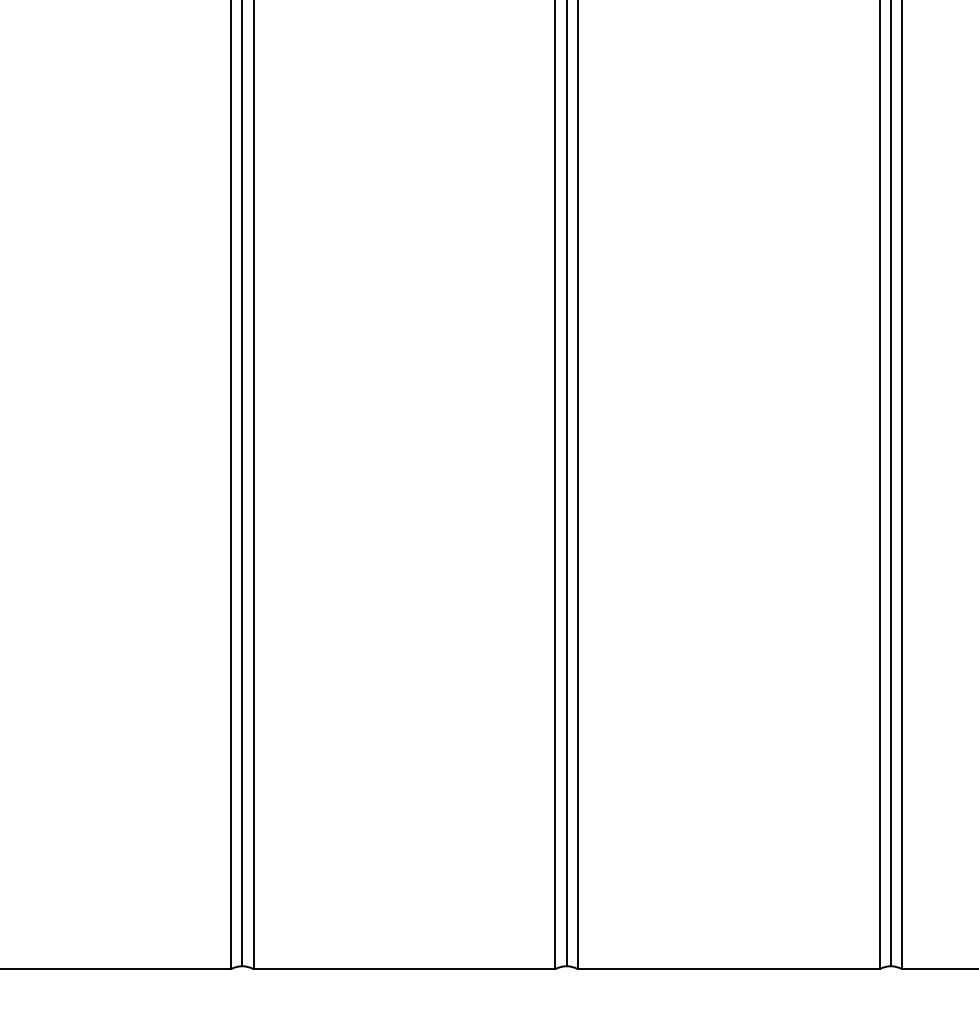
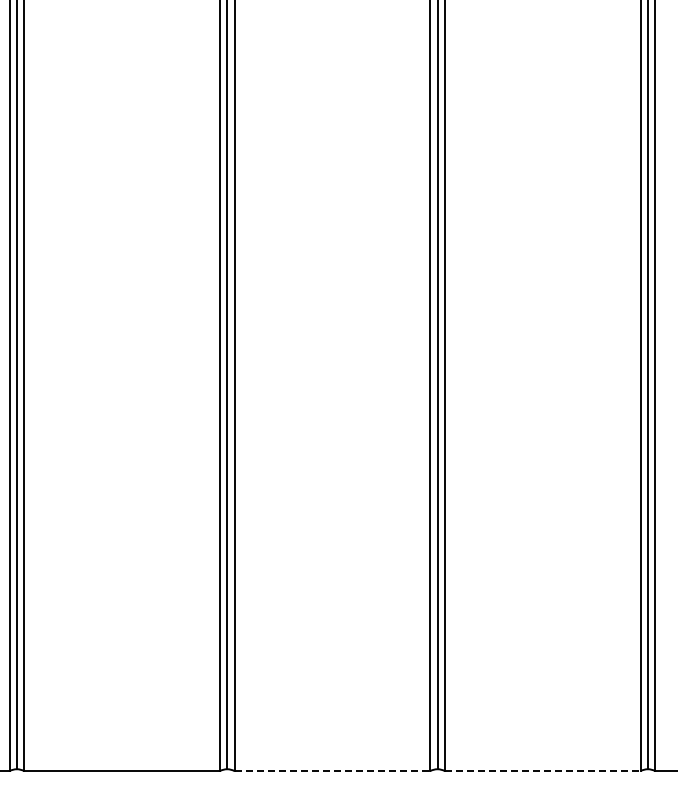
line: (404, 969) -> (332, 771), solid -> dashed
line: (728, 969) -> (542, 771), solid -> dashed

